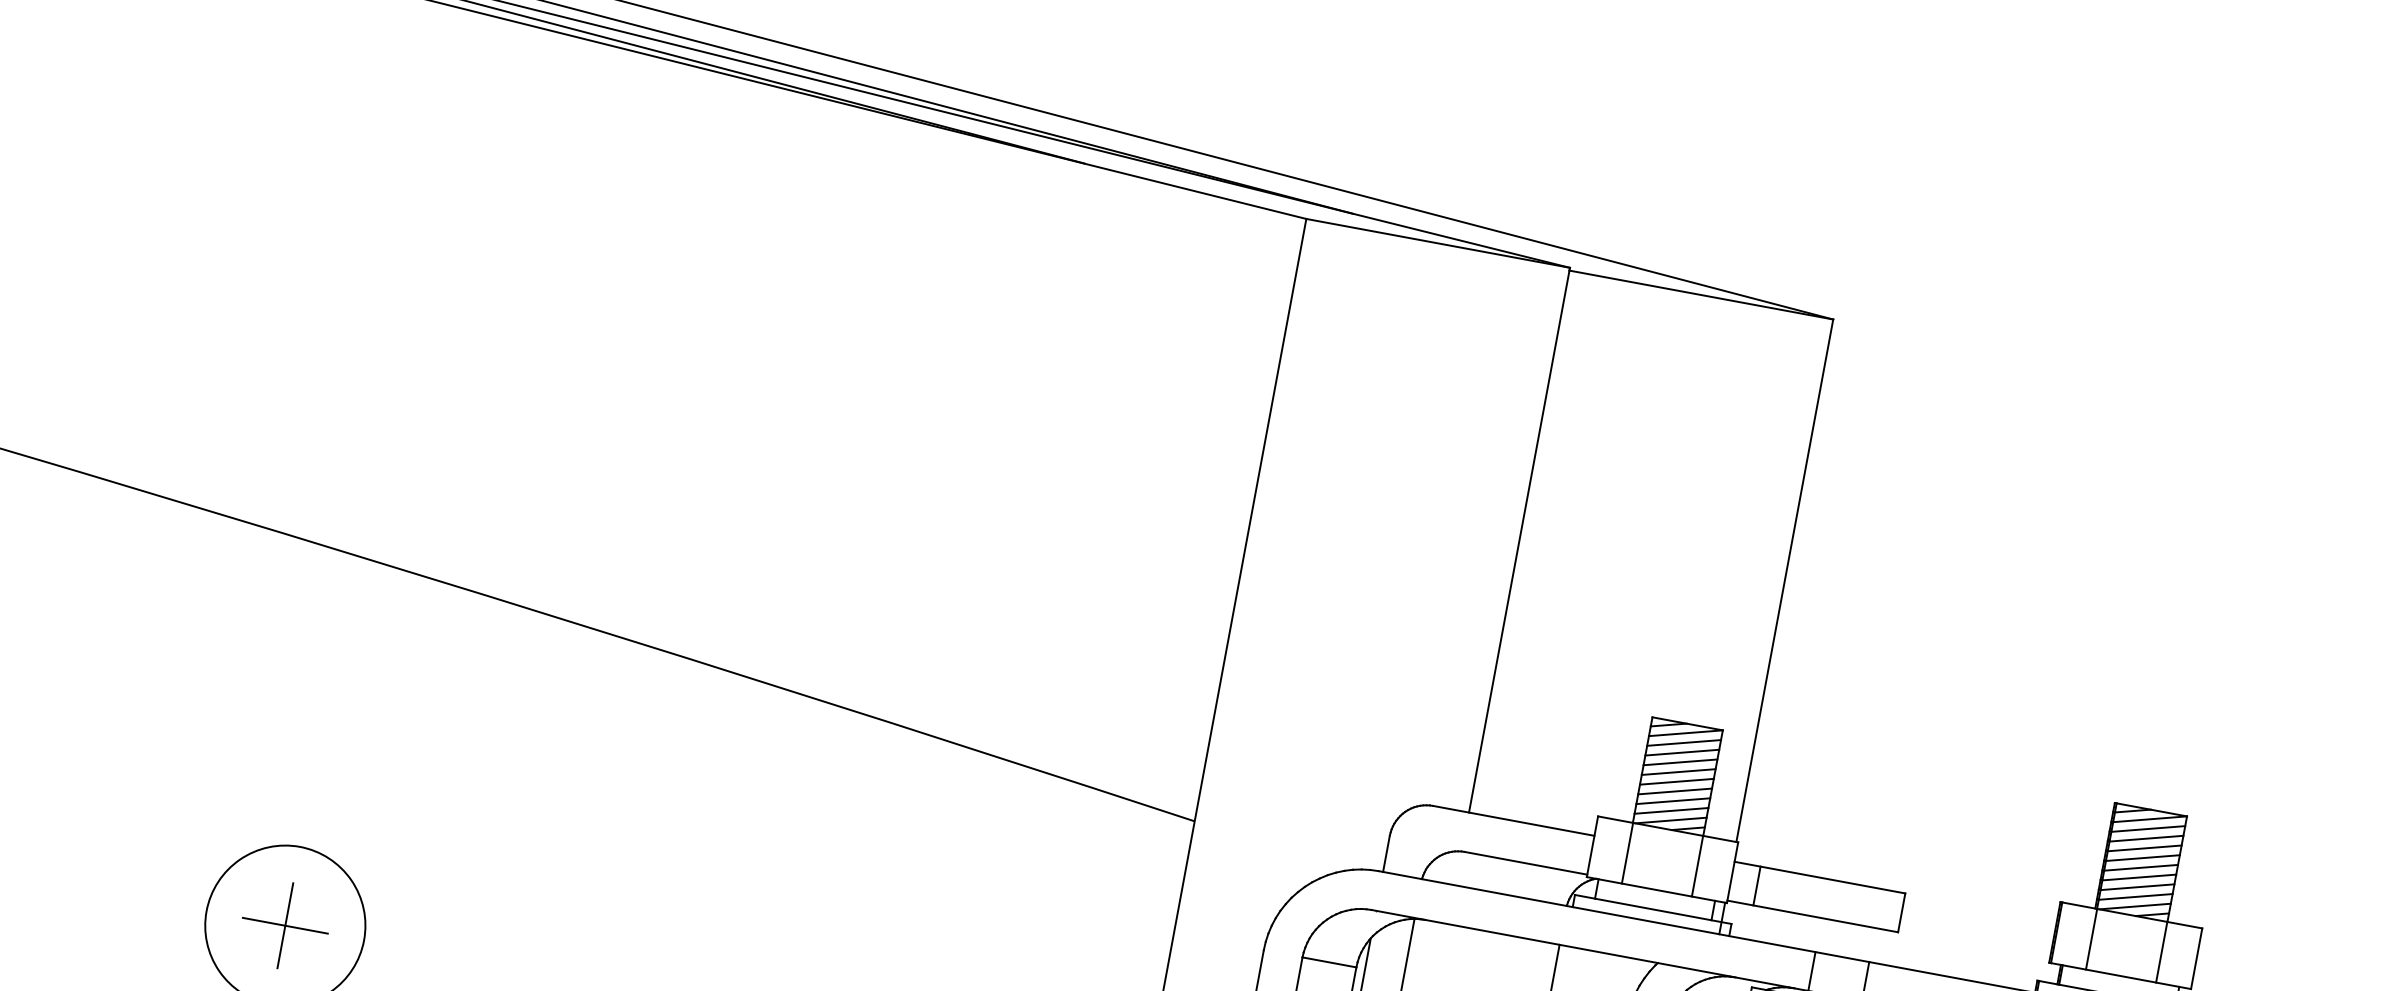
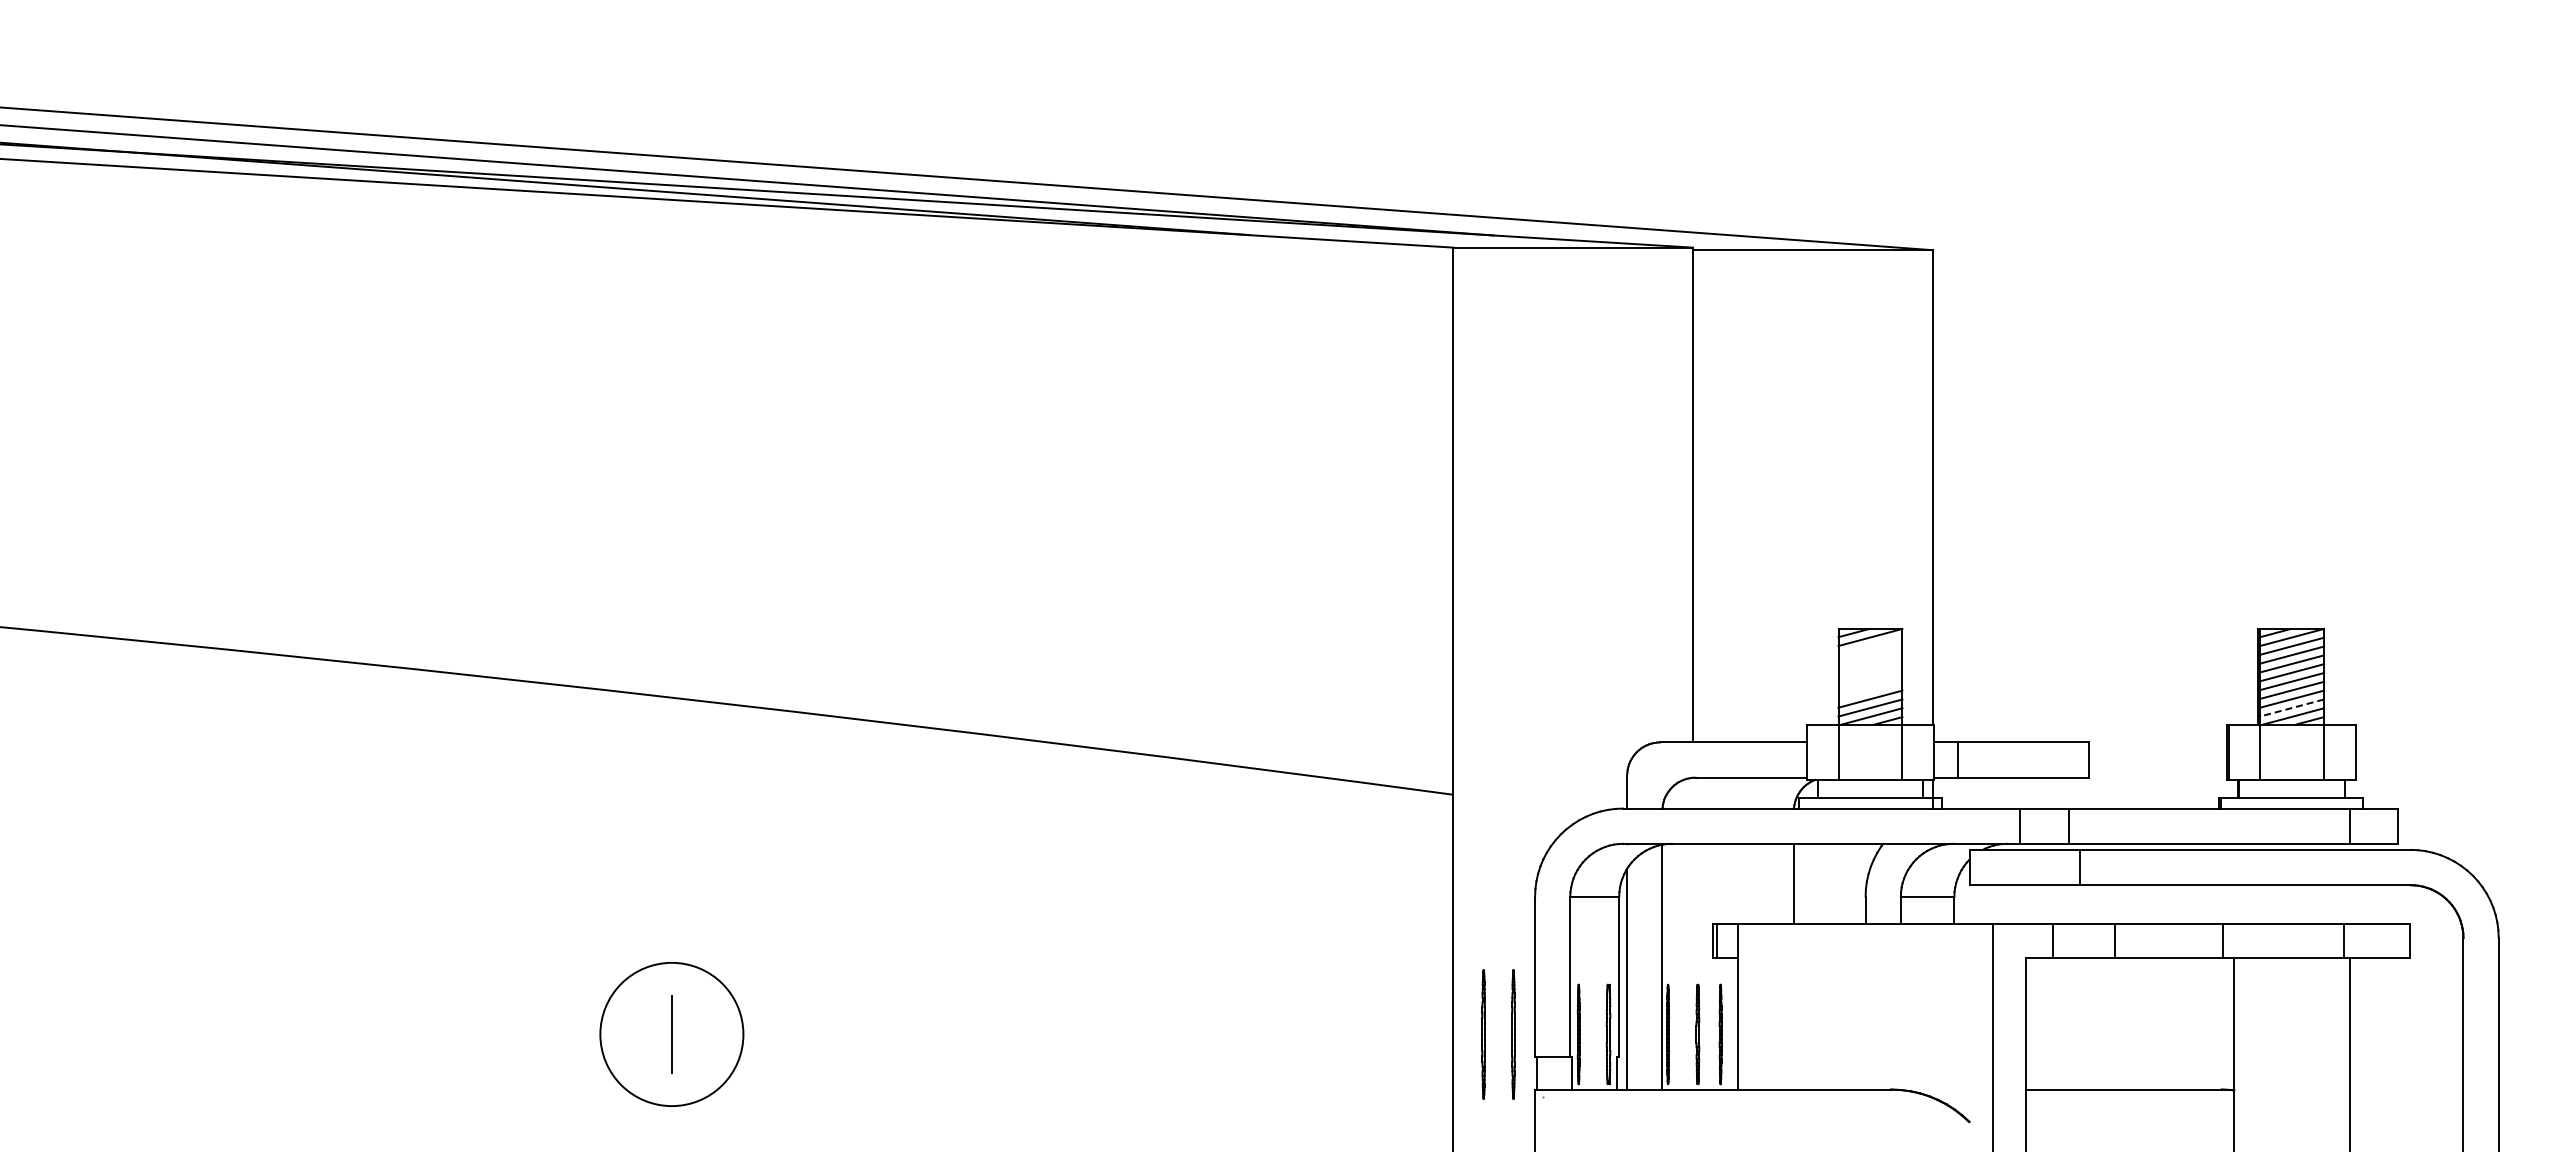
line: (1684, 742) -> (1870, 645), removed
line: (1682, 751) -> (1870, 654), removed
line: (1680, 761) -> (1870, 663), removed
line: (1678, 771) -> (1870, 672), removed
line: (1676, 781) -> (1870, 681), removed
line: (1675, 790) -> (1870, 689), removed
line: (2134, 897) -> (2291, 708), solid -> dashed
line: (284, 925) -> (671, 1034), removed

